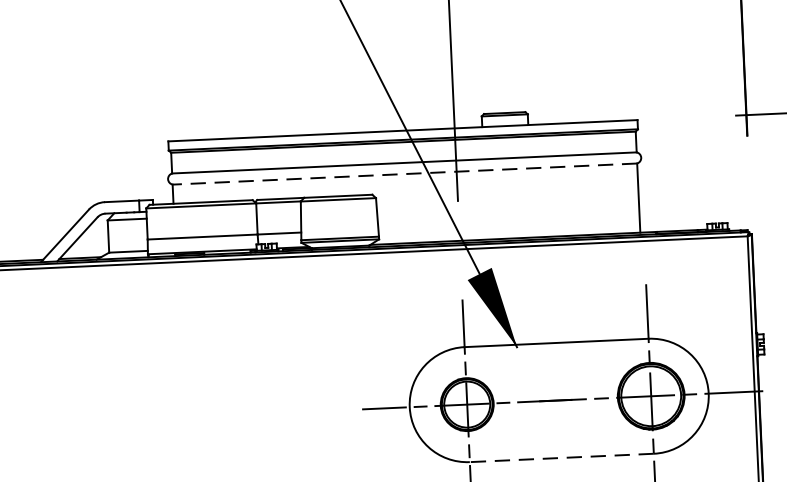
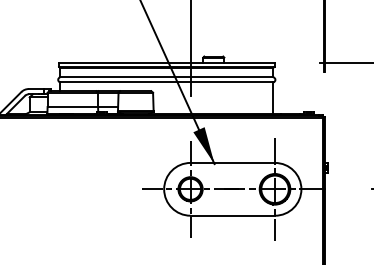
line: (404, 174) -> (166, 82), dashed -> solid
line: (561, 457) -> (232, 215), dashed -> solid

